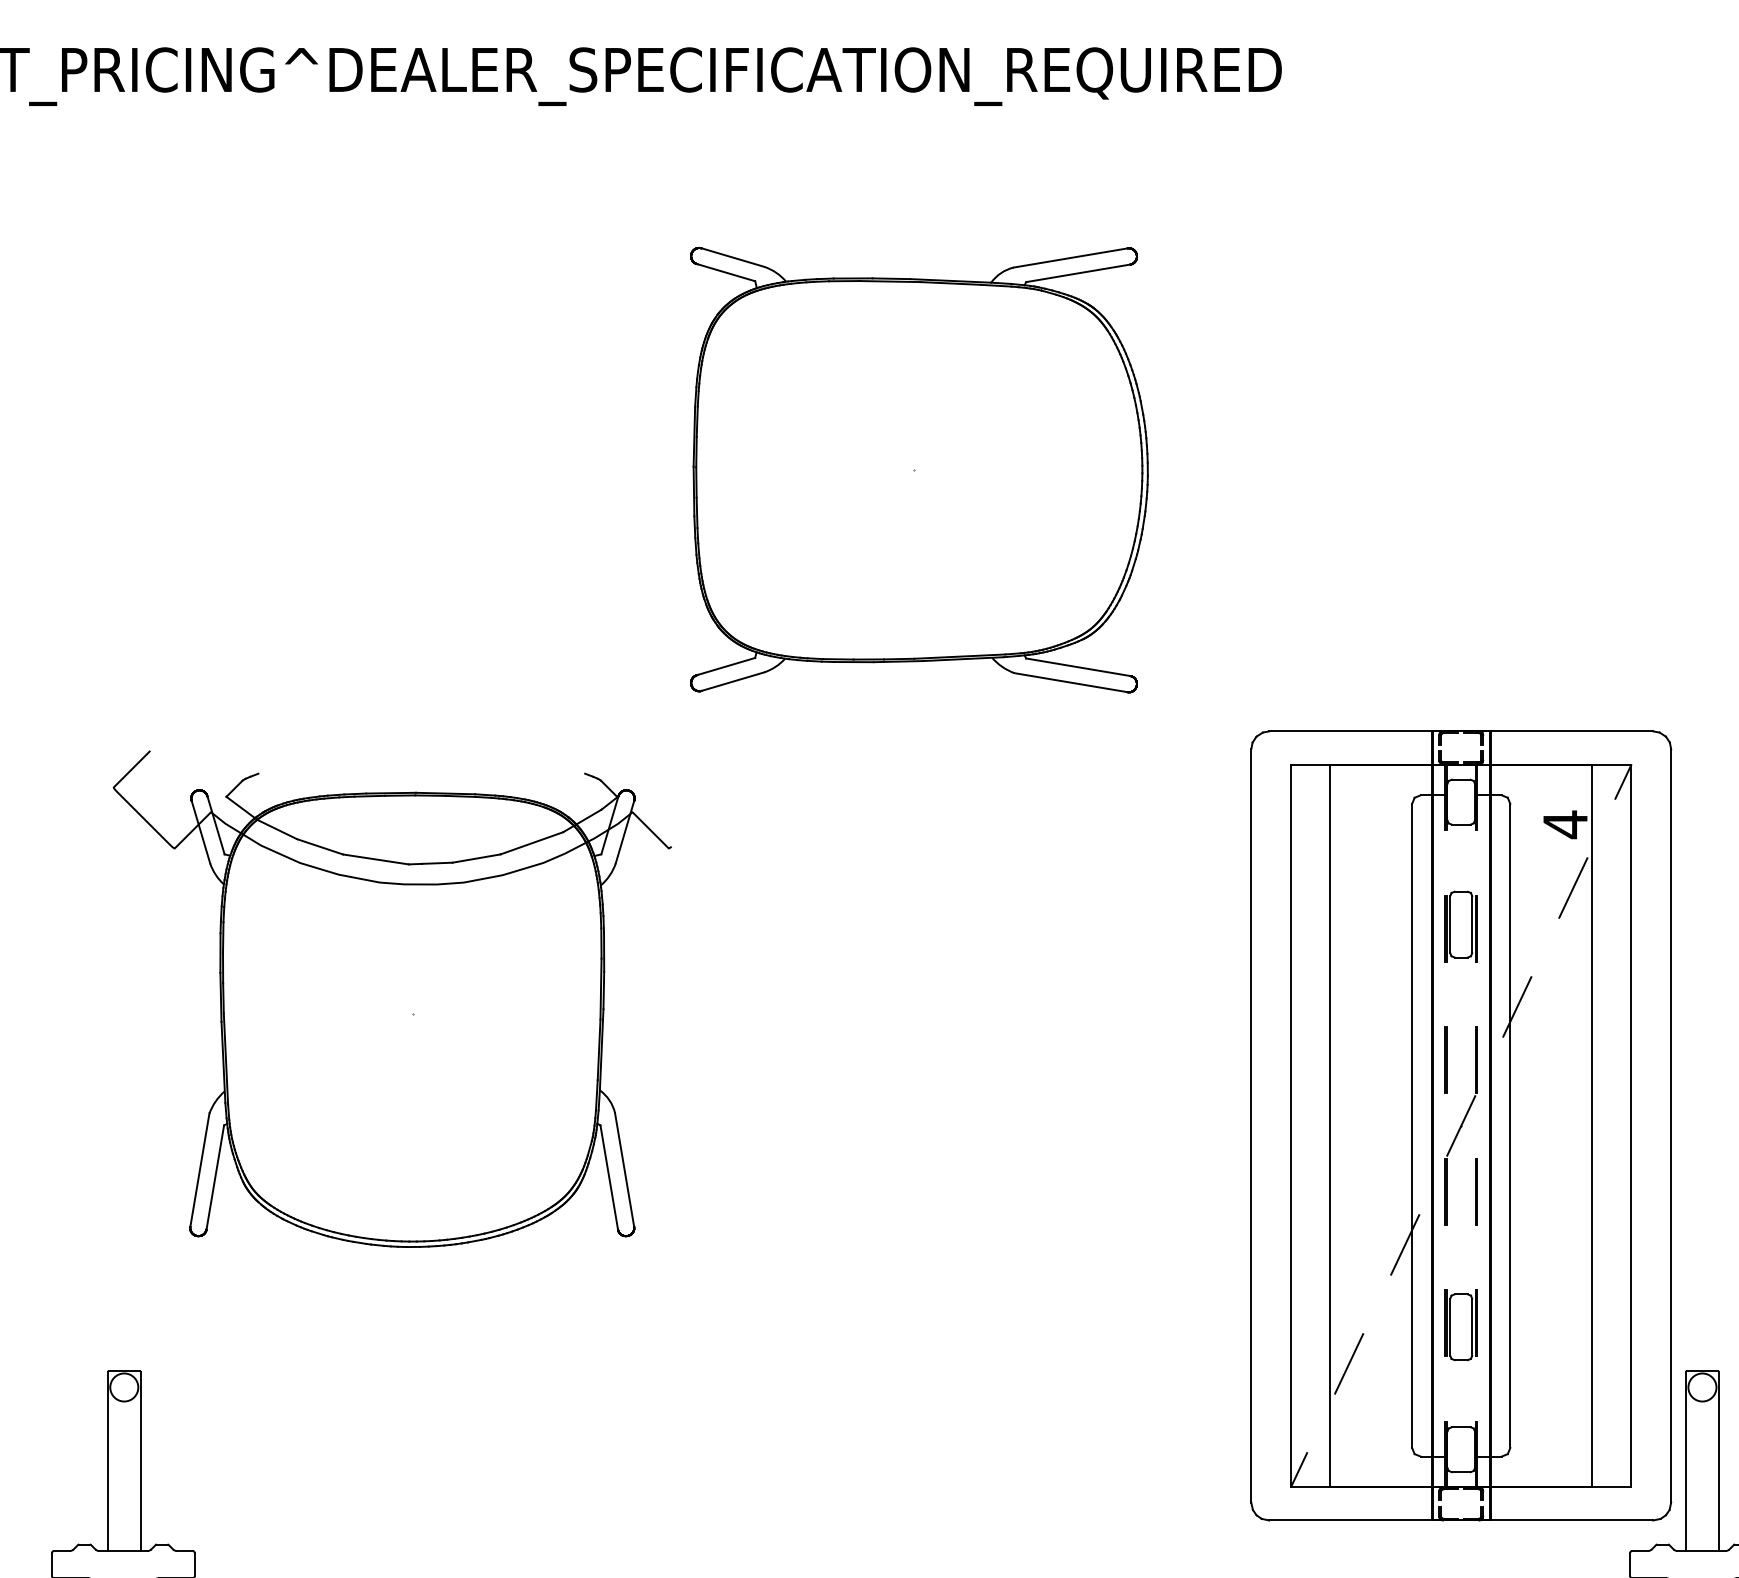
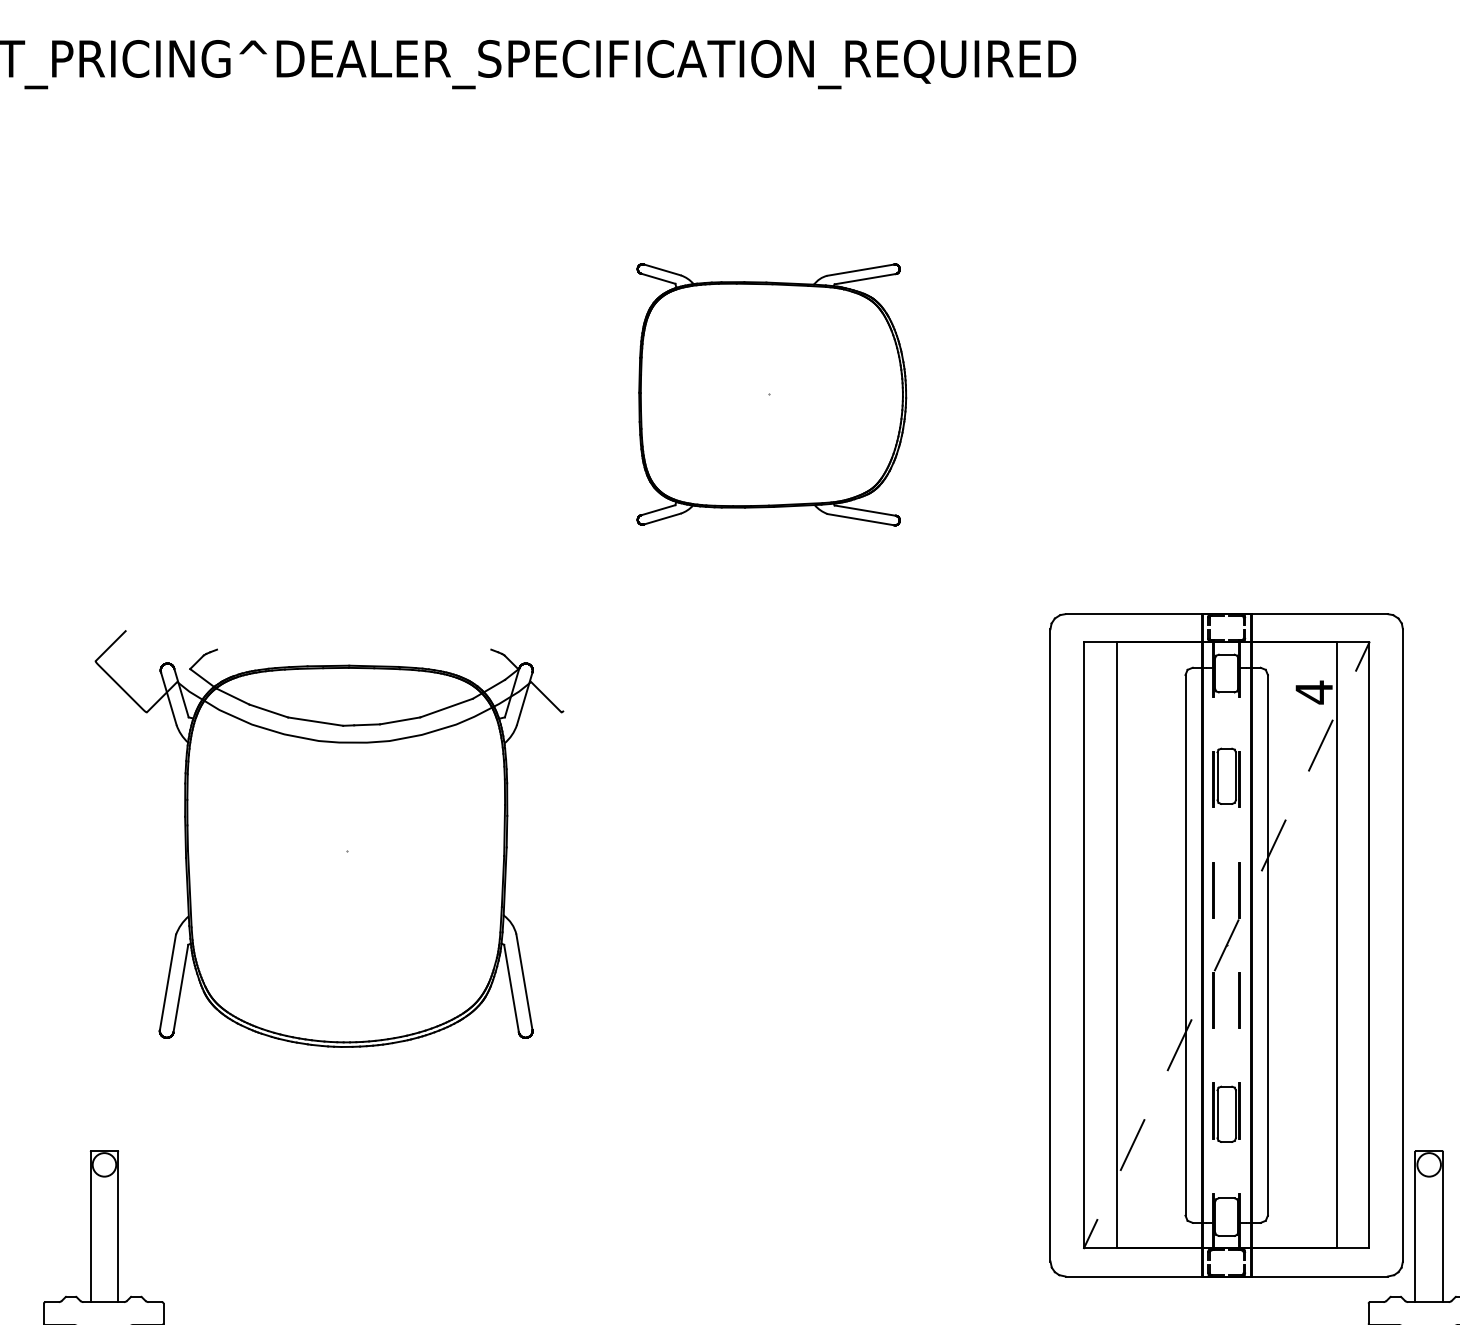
part: (919, 469) -> (771, 394), size x0.7

